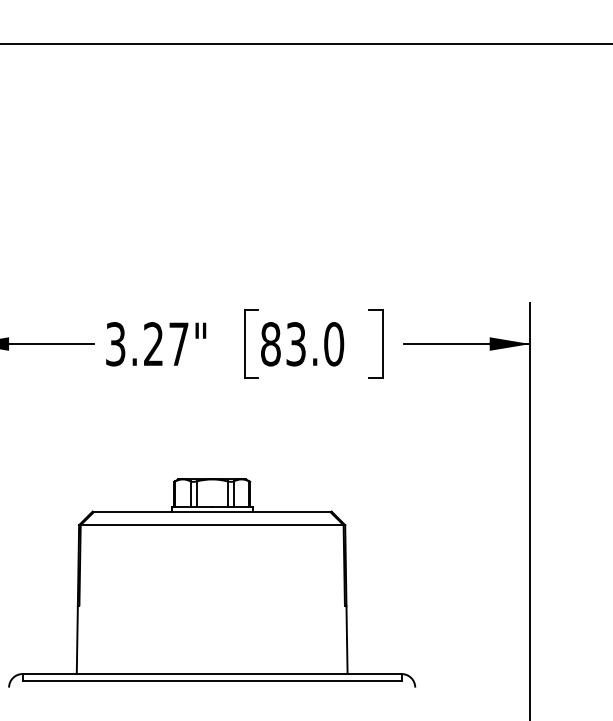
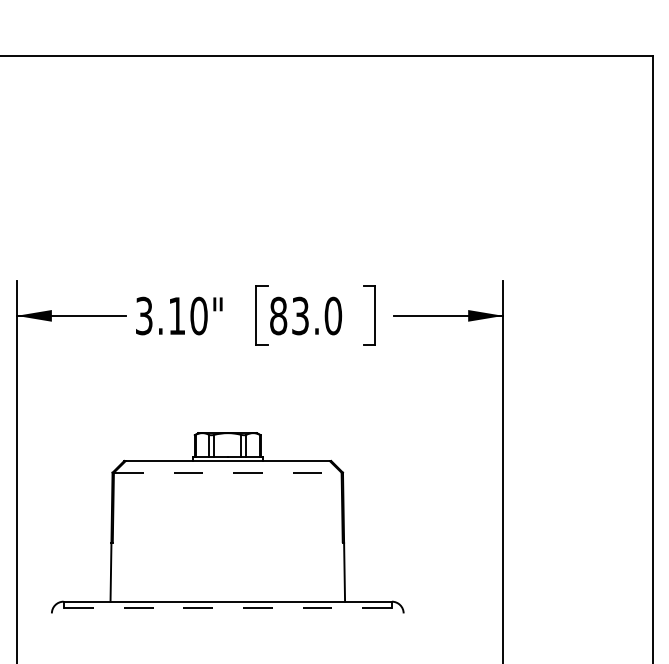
text: (165, 343) -> (187, 315), 3.27" -> 3.10"
line: (211, 524) -> (227, 472), solid -> dashed
line: (211, 680) -> (227, 607), solid -> dashed

